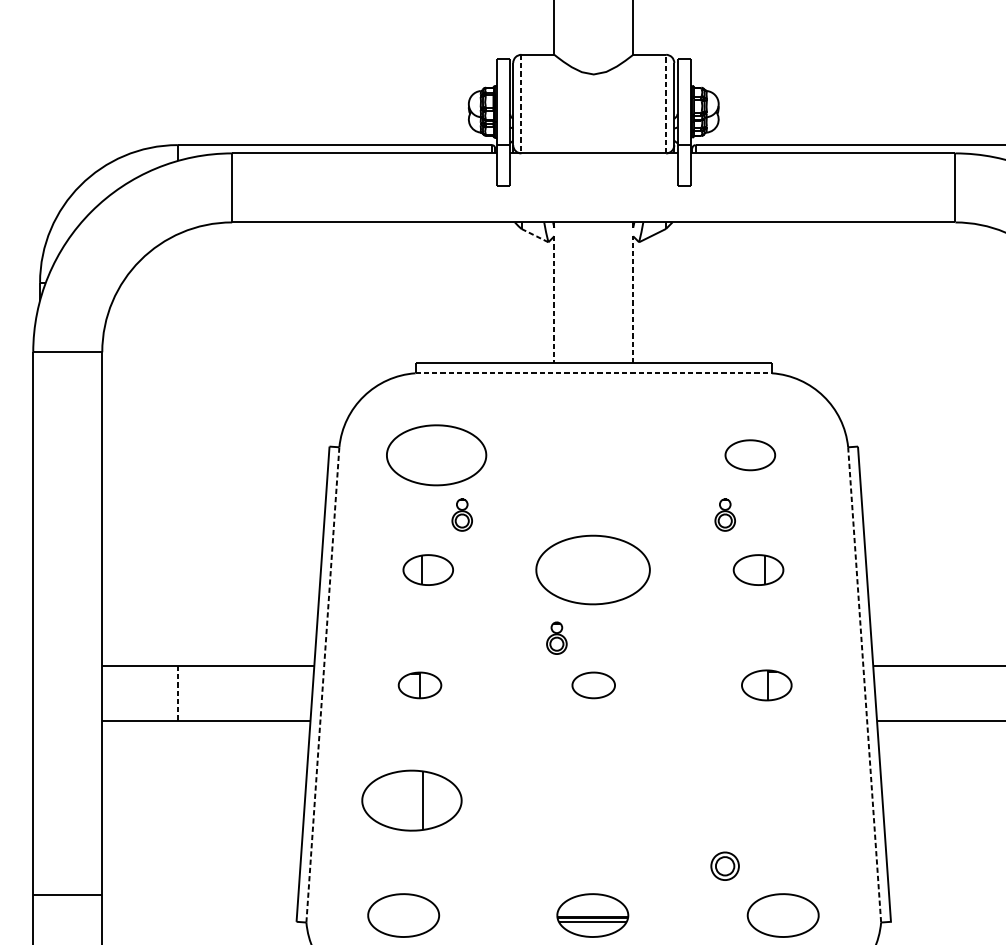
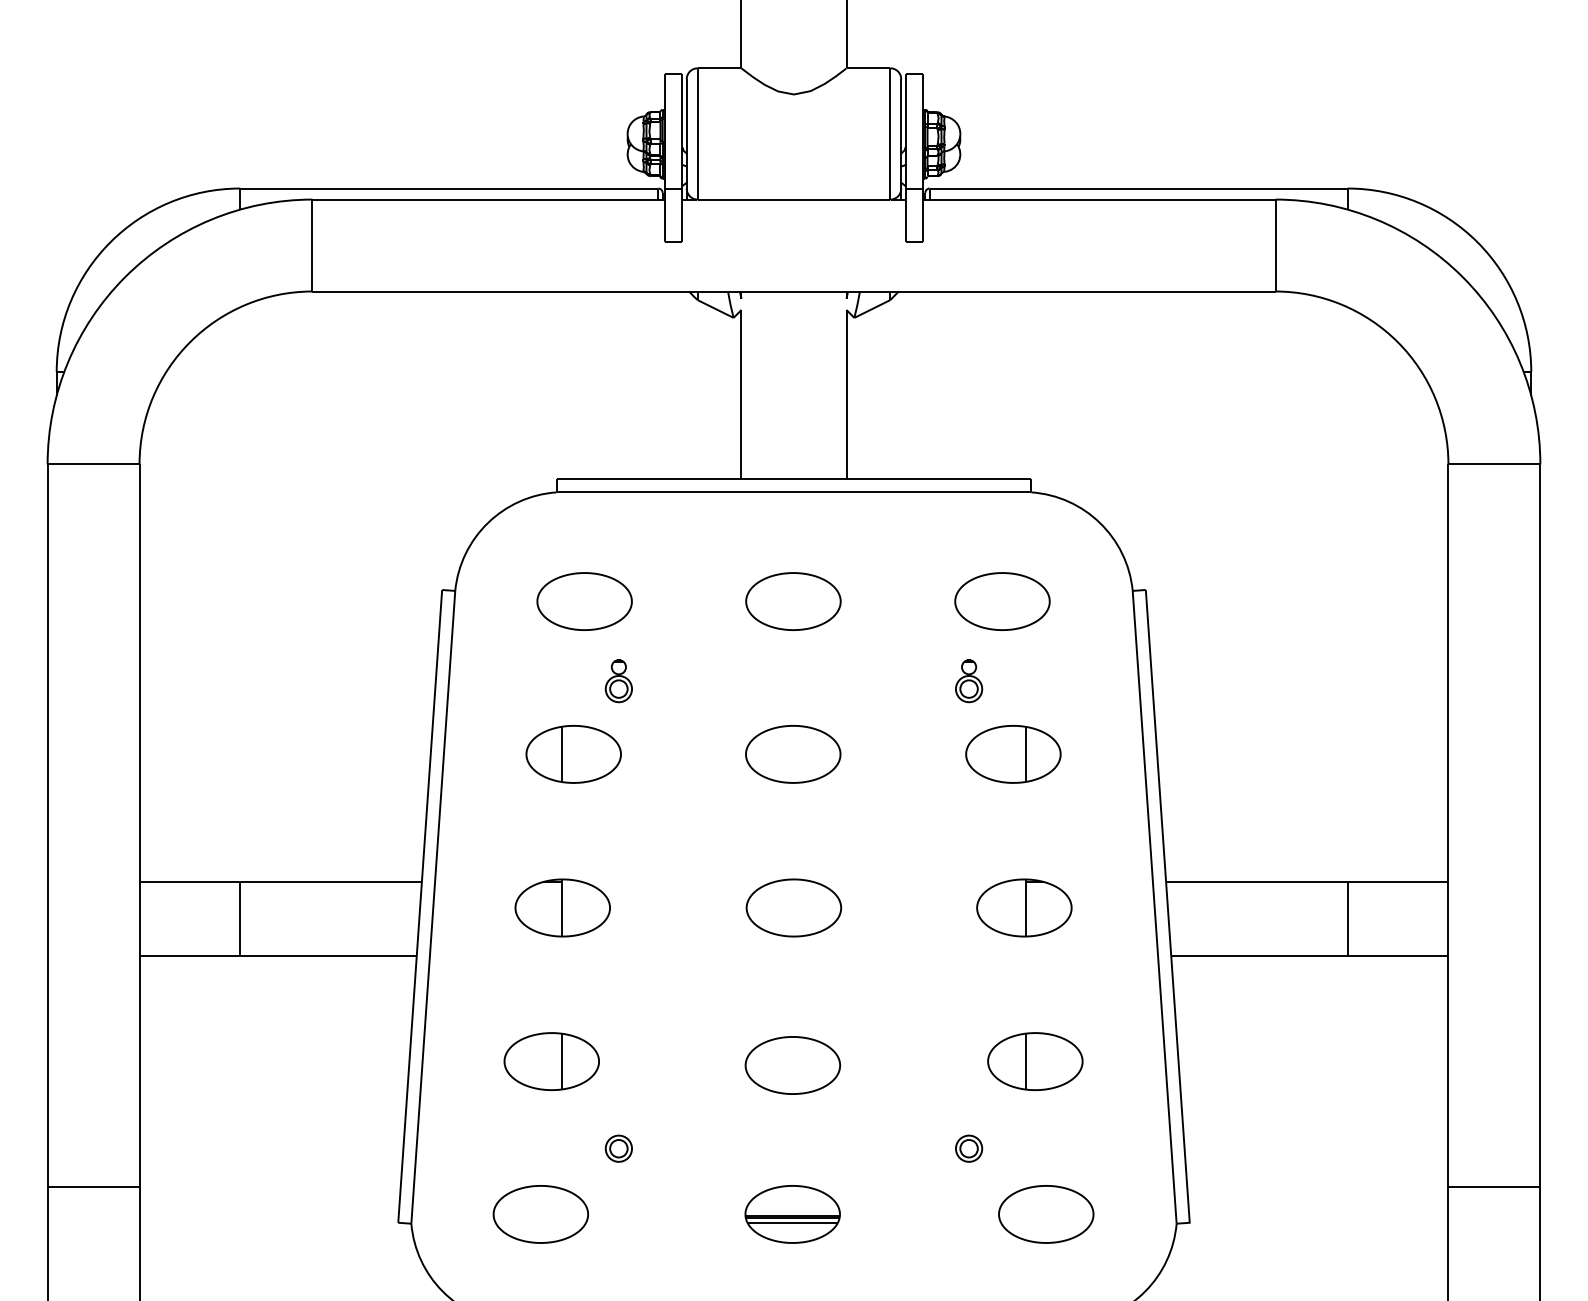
line: (521, 103) -> (697, 133), dashed -> solid
line: (666, 103) -> (890, 133), dashed -> solid
line: (535, 235) -> (716, 309), dashed -> solid
line: (554, 299) -> (741, 394), dashed -> solid
line: (633, 299) -> (846, 394), dashed -> solid
line: (594, 373) -> (794, 492), dashed -> solid
part: (436, 455) -> (584, 601), size x0.71
part: (593, 455) -> (793, 601), added
part: (750, 455) -> (1002, 601), size x1.43
part: (428, 570) -> (573, 754), size x1.43
part: (593, 570) -> (793, 754), size x0.62
part: (758, 570) -> (1013, 754), size x1.43
part: (556, 638) -> (744, 845), removed
line: (323, 684) -> (433, 906), dashed -> solid
part: (419, 685) -> (562, 907), size x1.67
part: (593, 685) -> (793, 907), size x1.67
part: (766, 685) -> (1024, 907), size x1.43
line: (864, 685) -> (1154, 907), dashed -> solid
line: (178, 693) -> (240, 918), dashed -> solid
part: (411, 800) -> (551, 1061), size x0.71
part: (775, 800) -> (1035, 1061), added
part: (592, 803) -> (792, 1065), added
part: (461, 866) -> (618, 1148), added
part: (725, 866) -> (969, 1148), size x0.71

